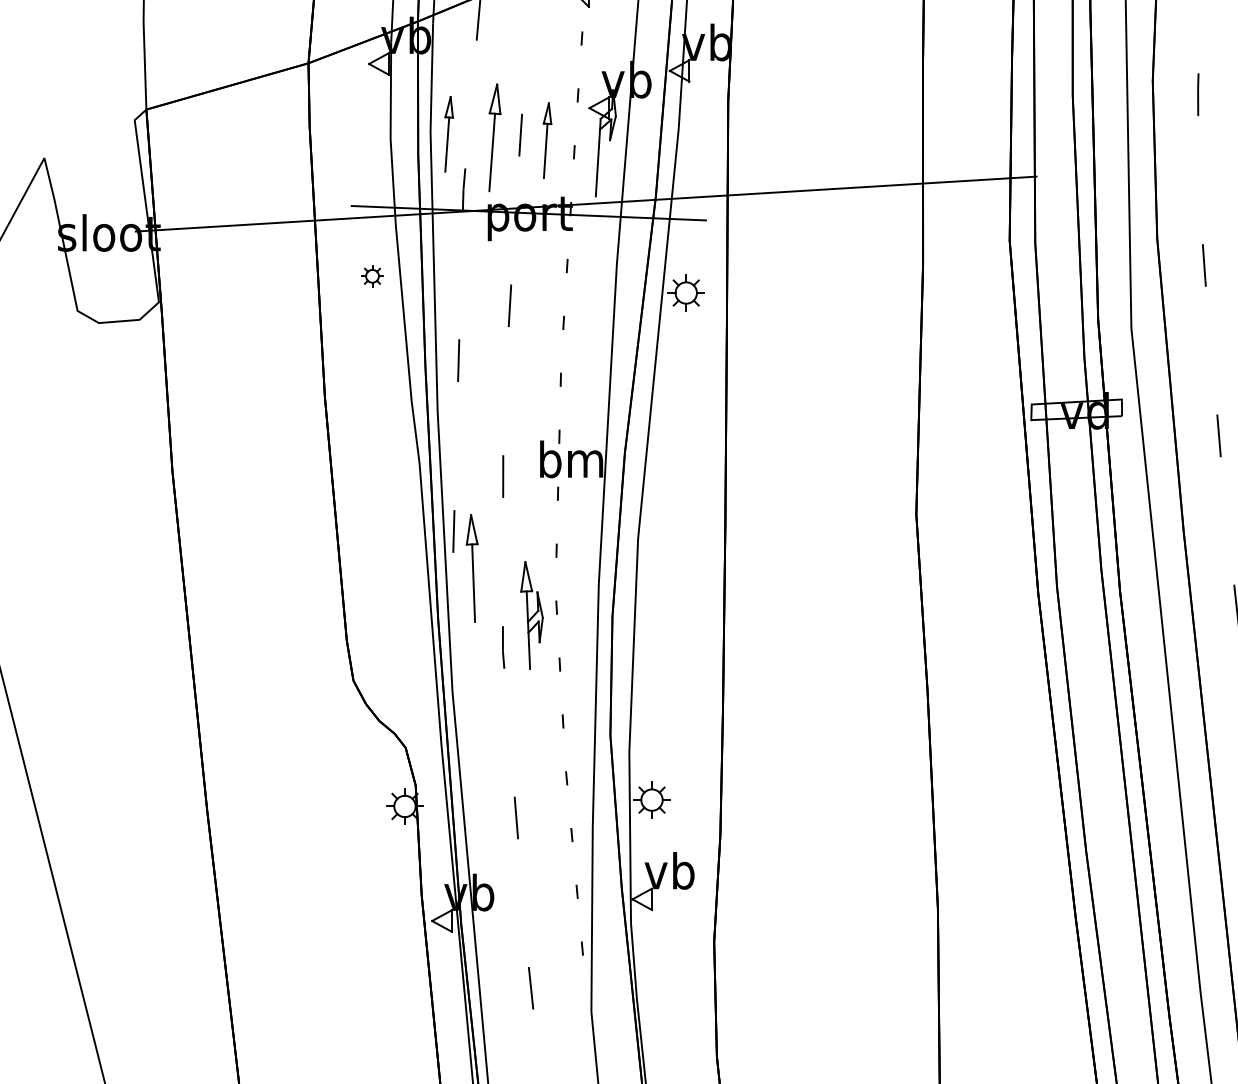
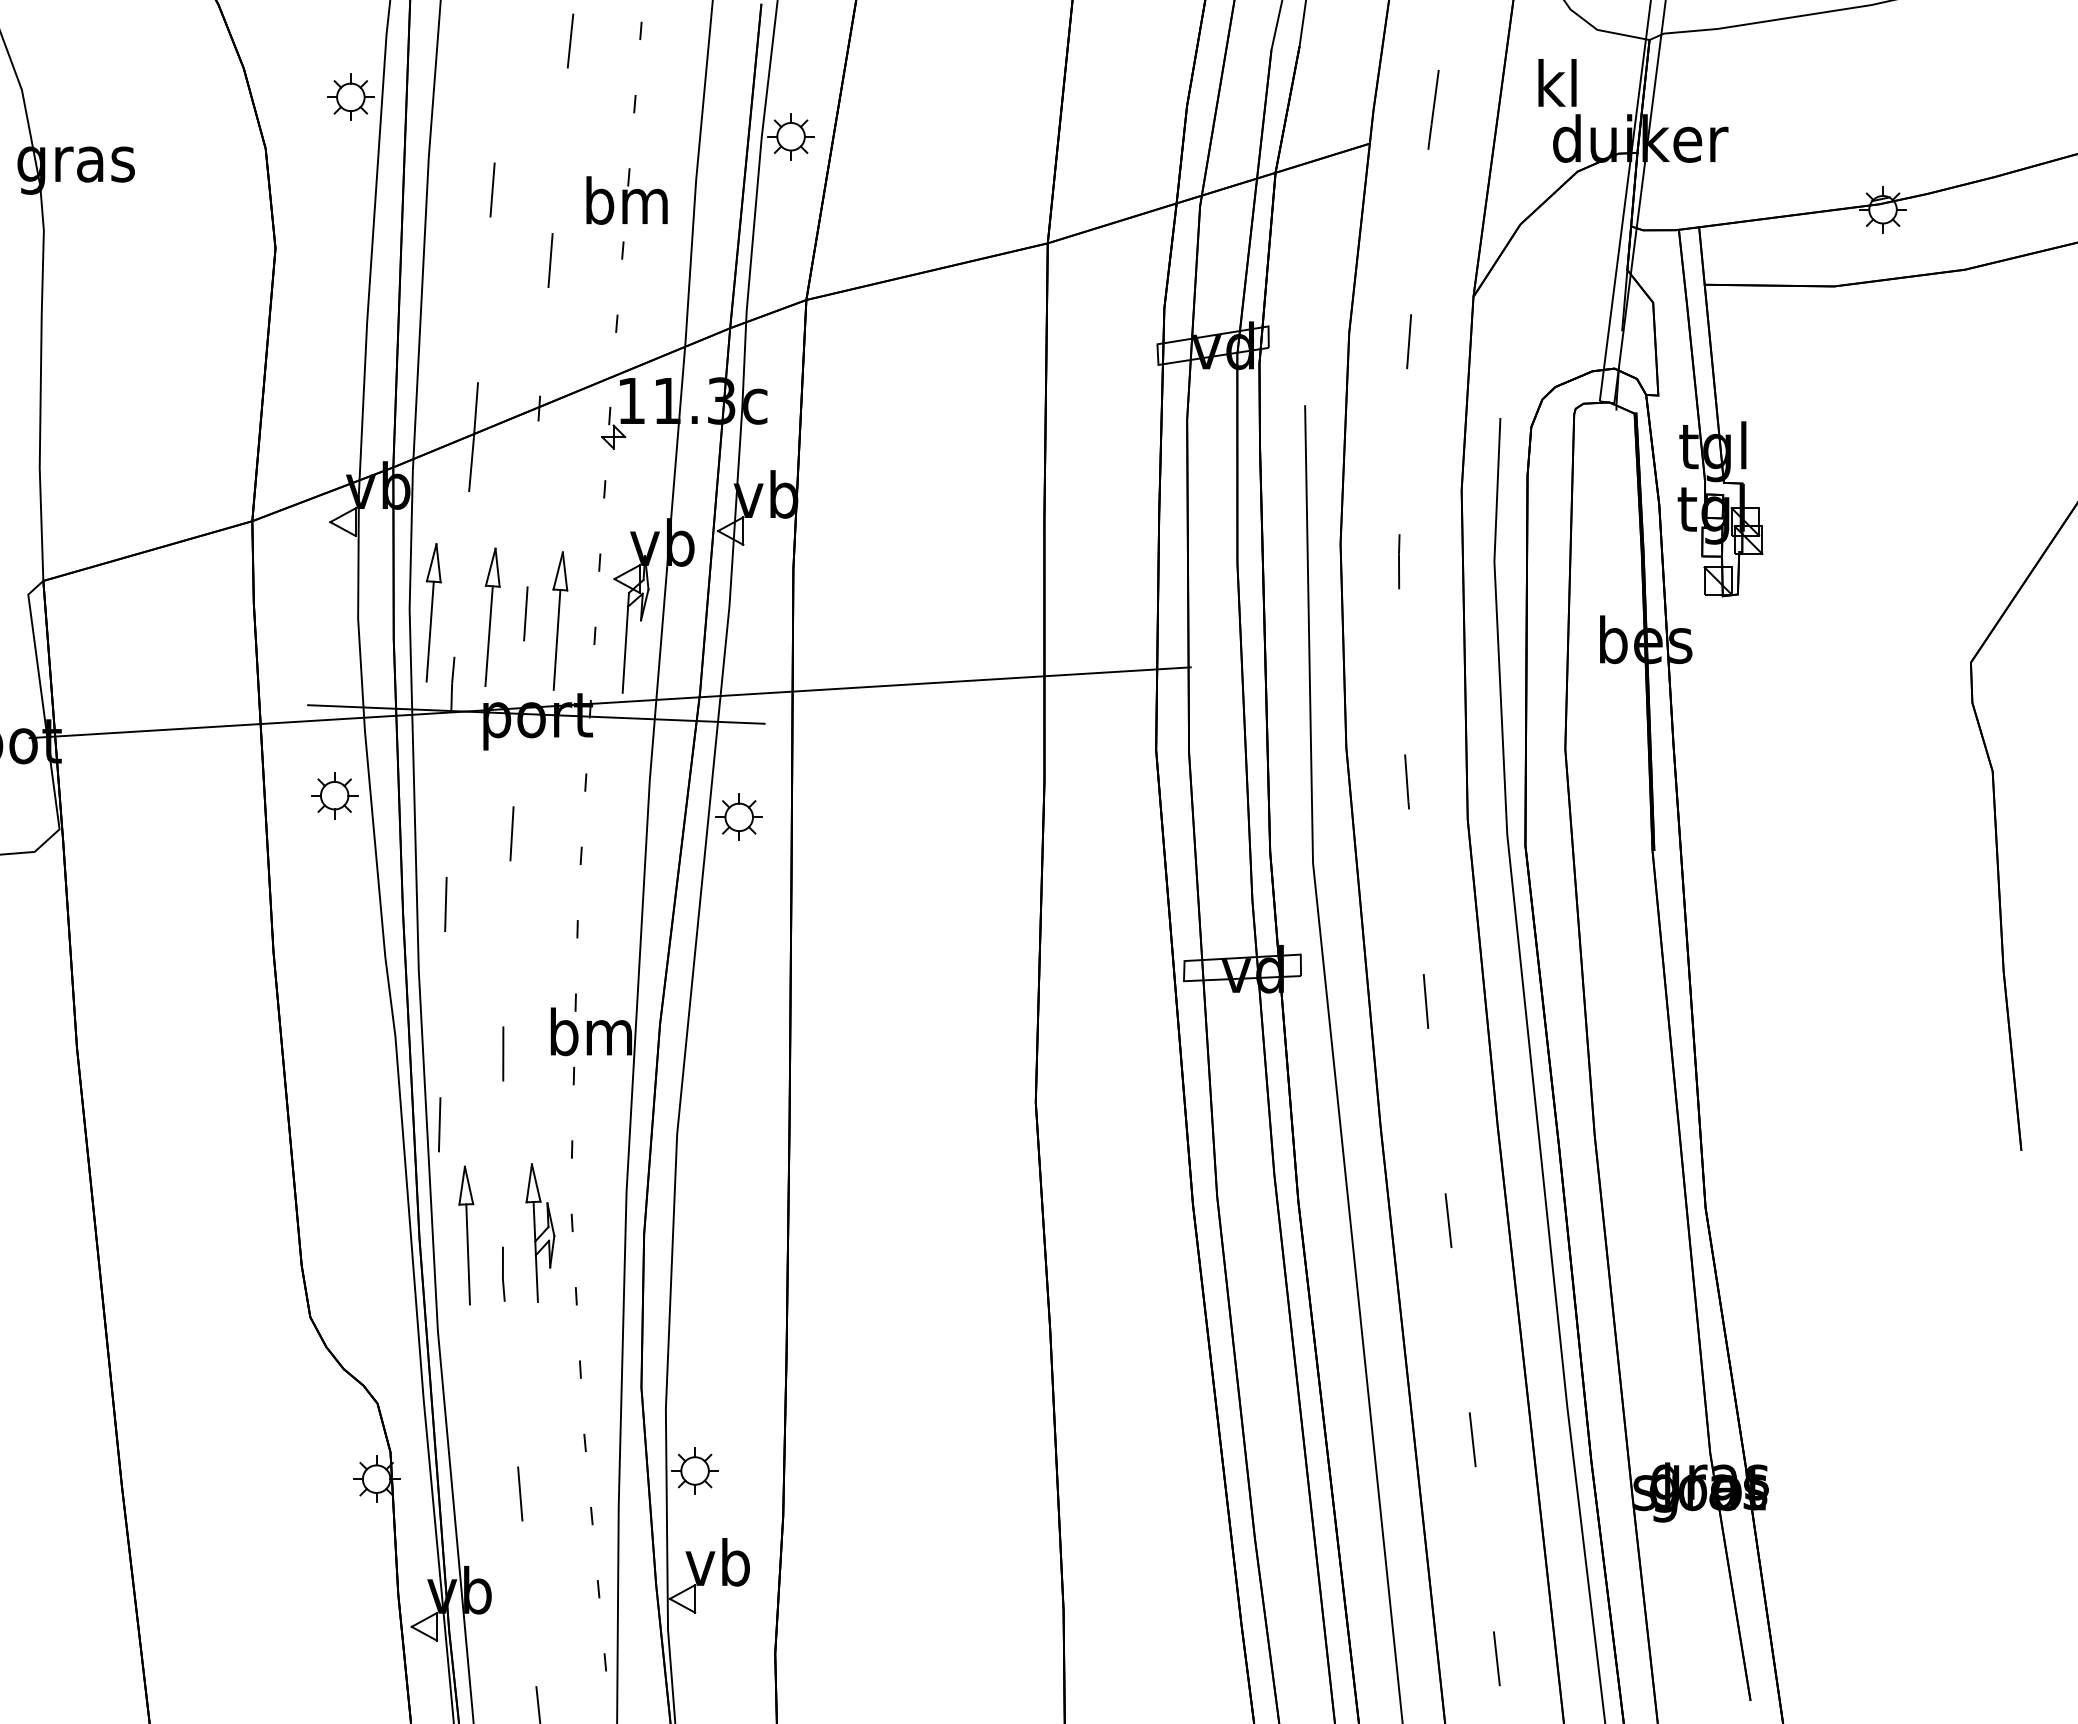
part: (449, 134) -> (433, 612), size x1.43
part: (547, 140) -> (560, 620), size x1.43
part: (372, 276) -> (334, 795), size x1.67
part: (472, 568) -> (466, 1235), moved

